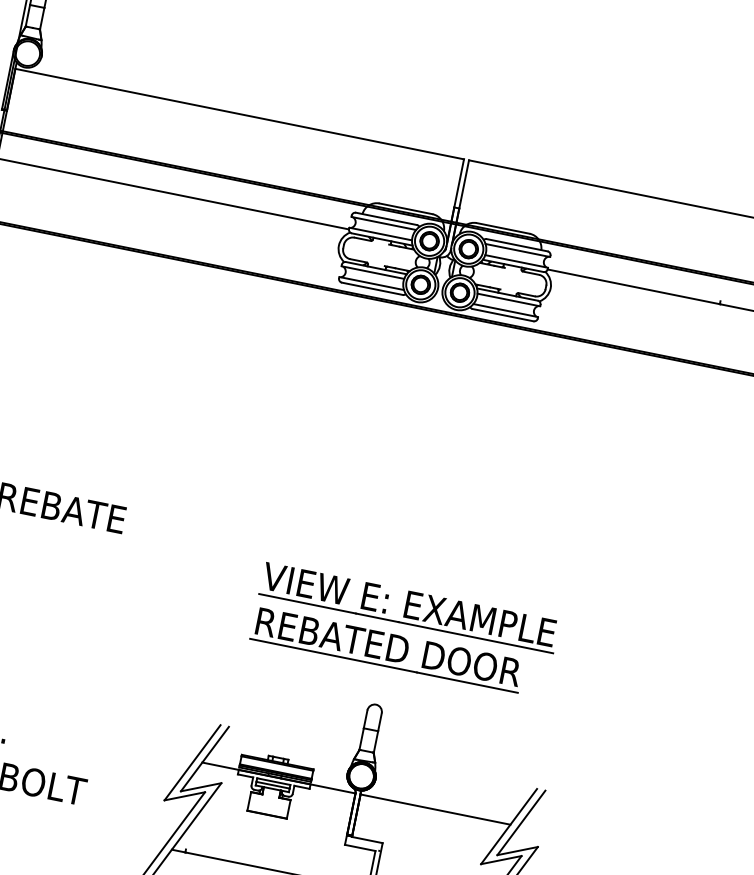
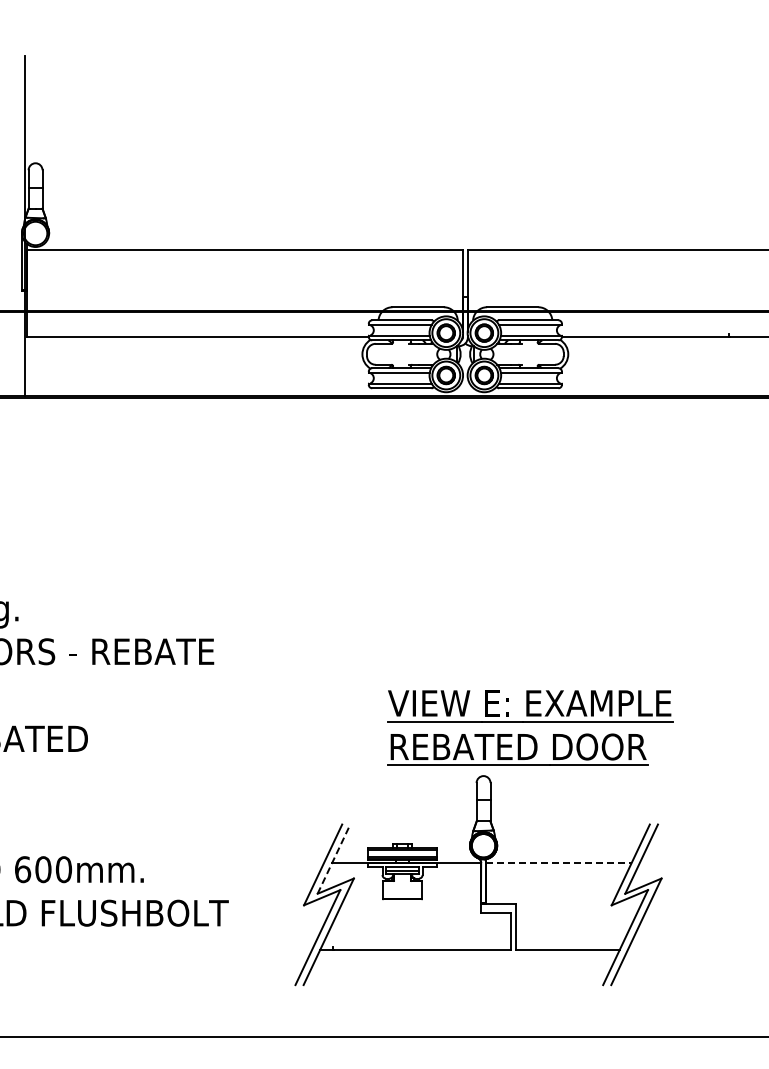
part: (405, 629) -> (530, 727), moved
line: (205, 758) -> (334, 858), solid -> dashed
line: (435, 809) -> (558, 862), solid -> dashed

